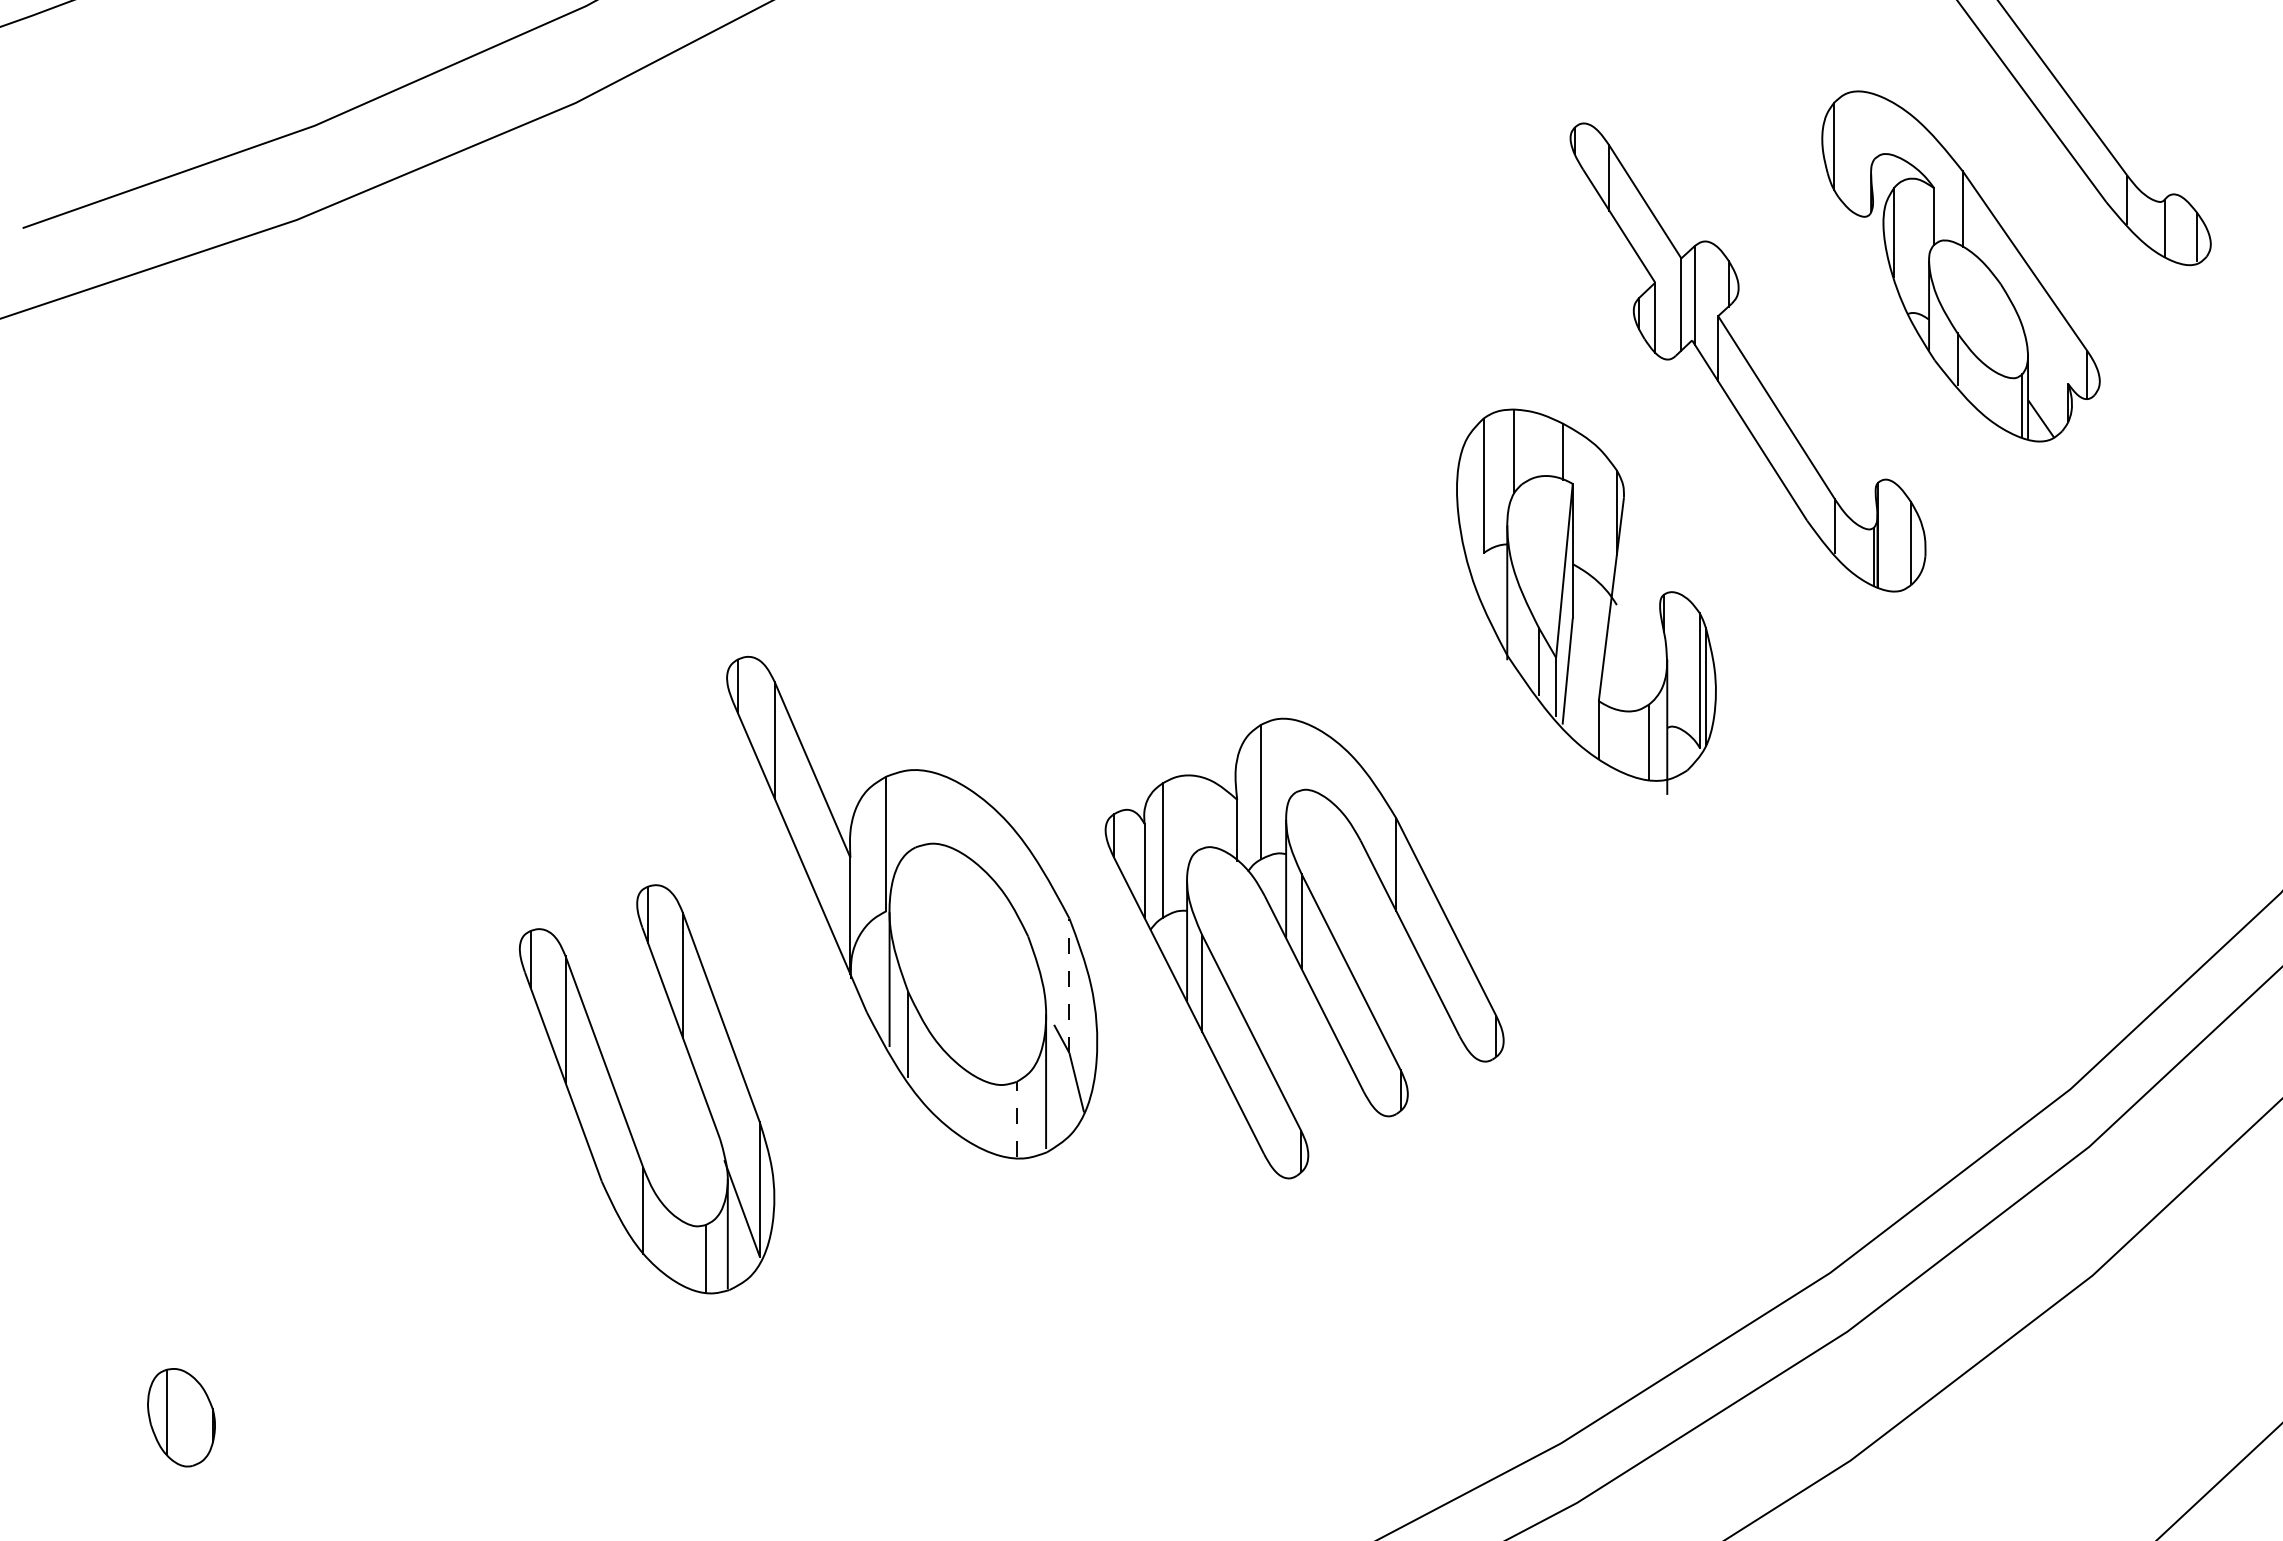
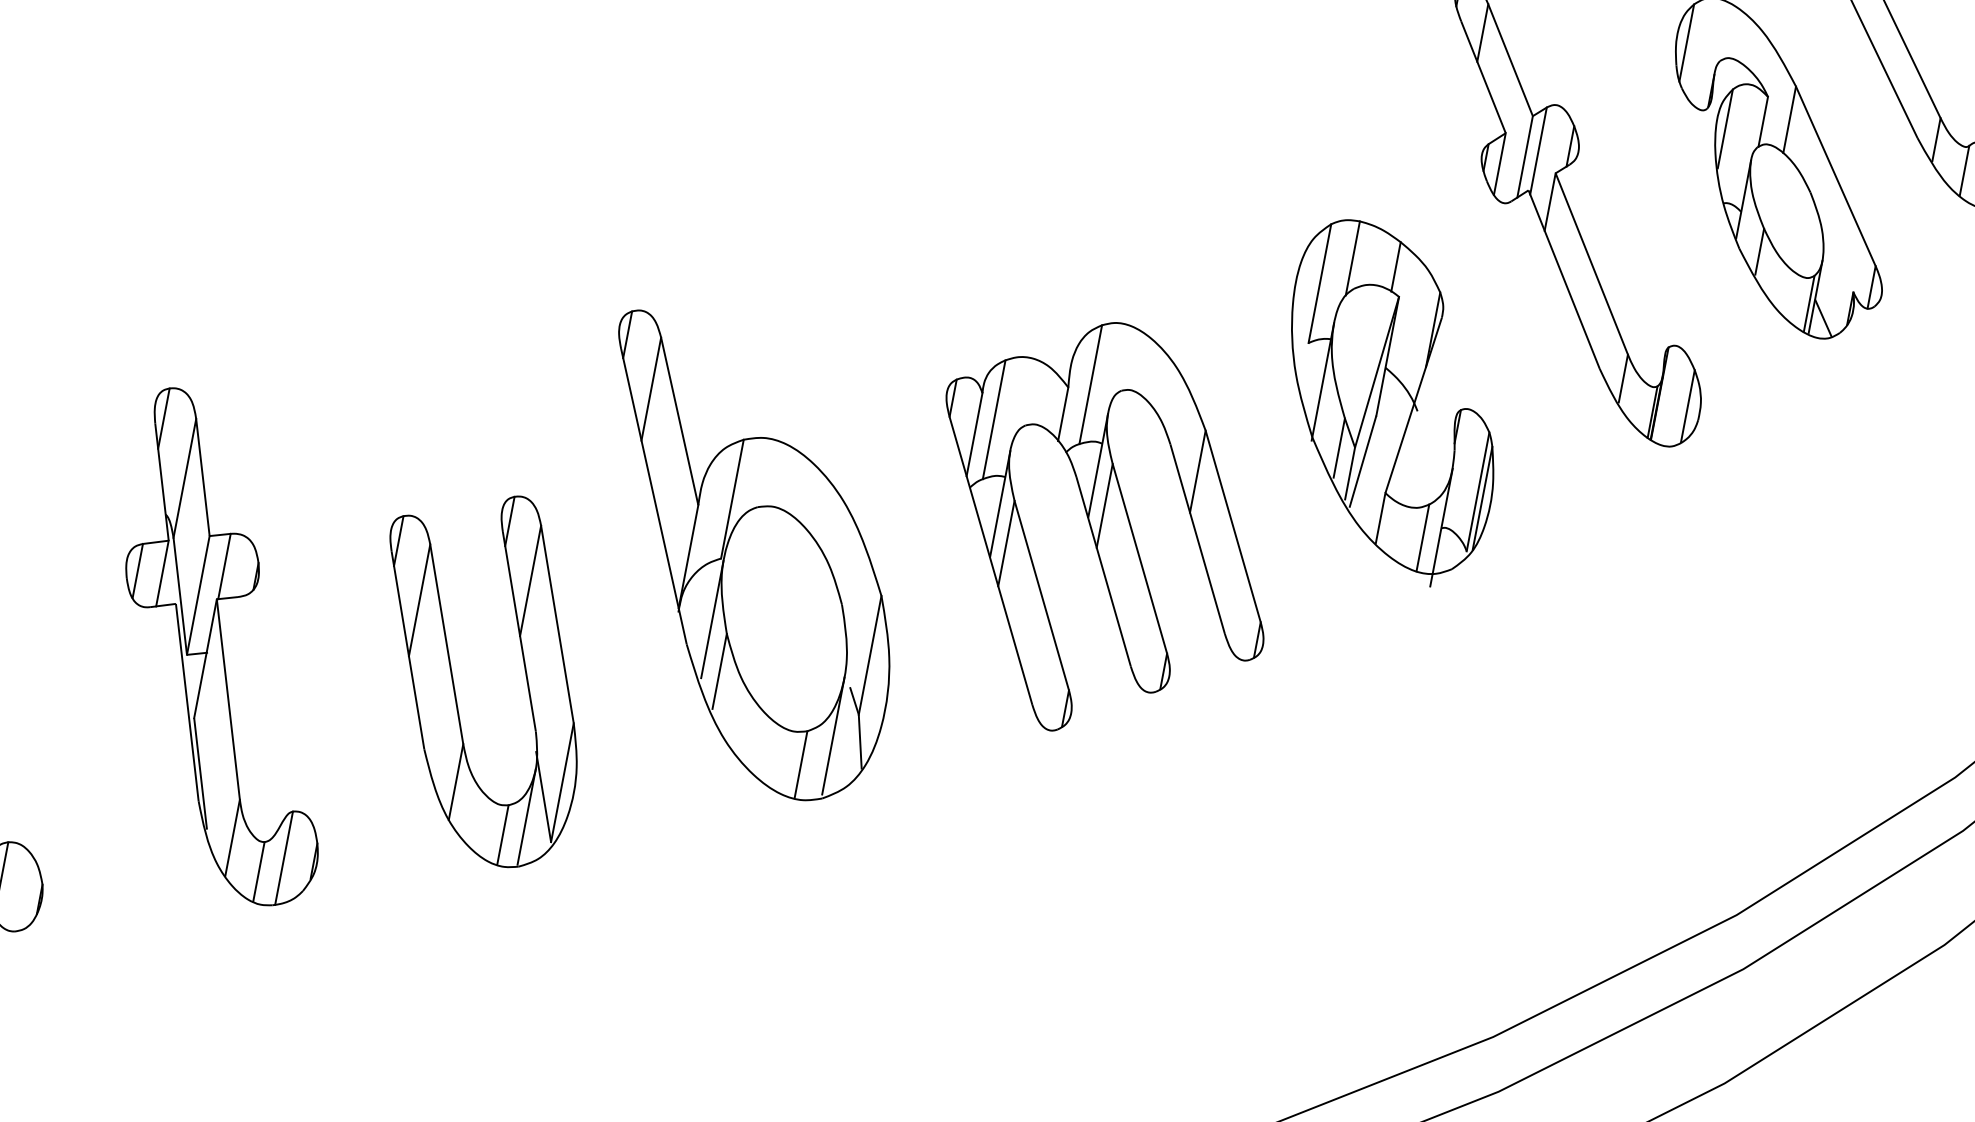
part: (1304, 948) -> (1102, 530), moved
line: (1069, 985) -> (870, 655), dashed -> solid
part: (362, 1116) -> (223, 651), added
line: (1016, 1119) -> (800, 764), dashed -> solid

